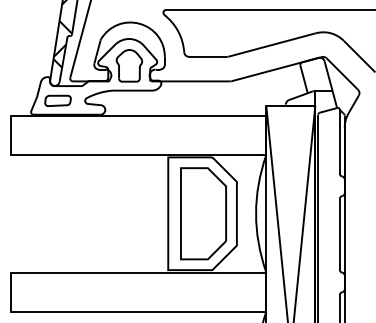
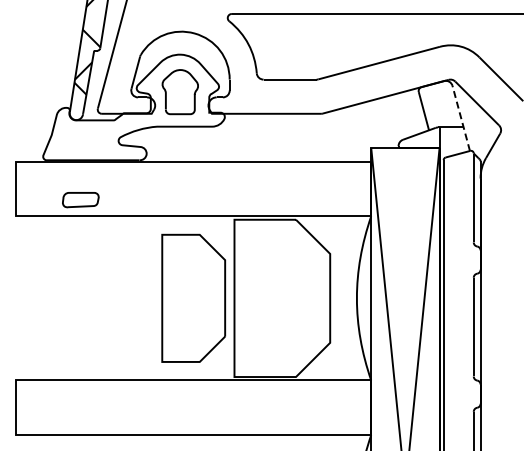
line: (331, 84) -> (461, 118), solid -> dashed
part: (57, 101) -> (80, 200), moved
part: (203, 213) -> (193, 297), moved

